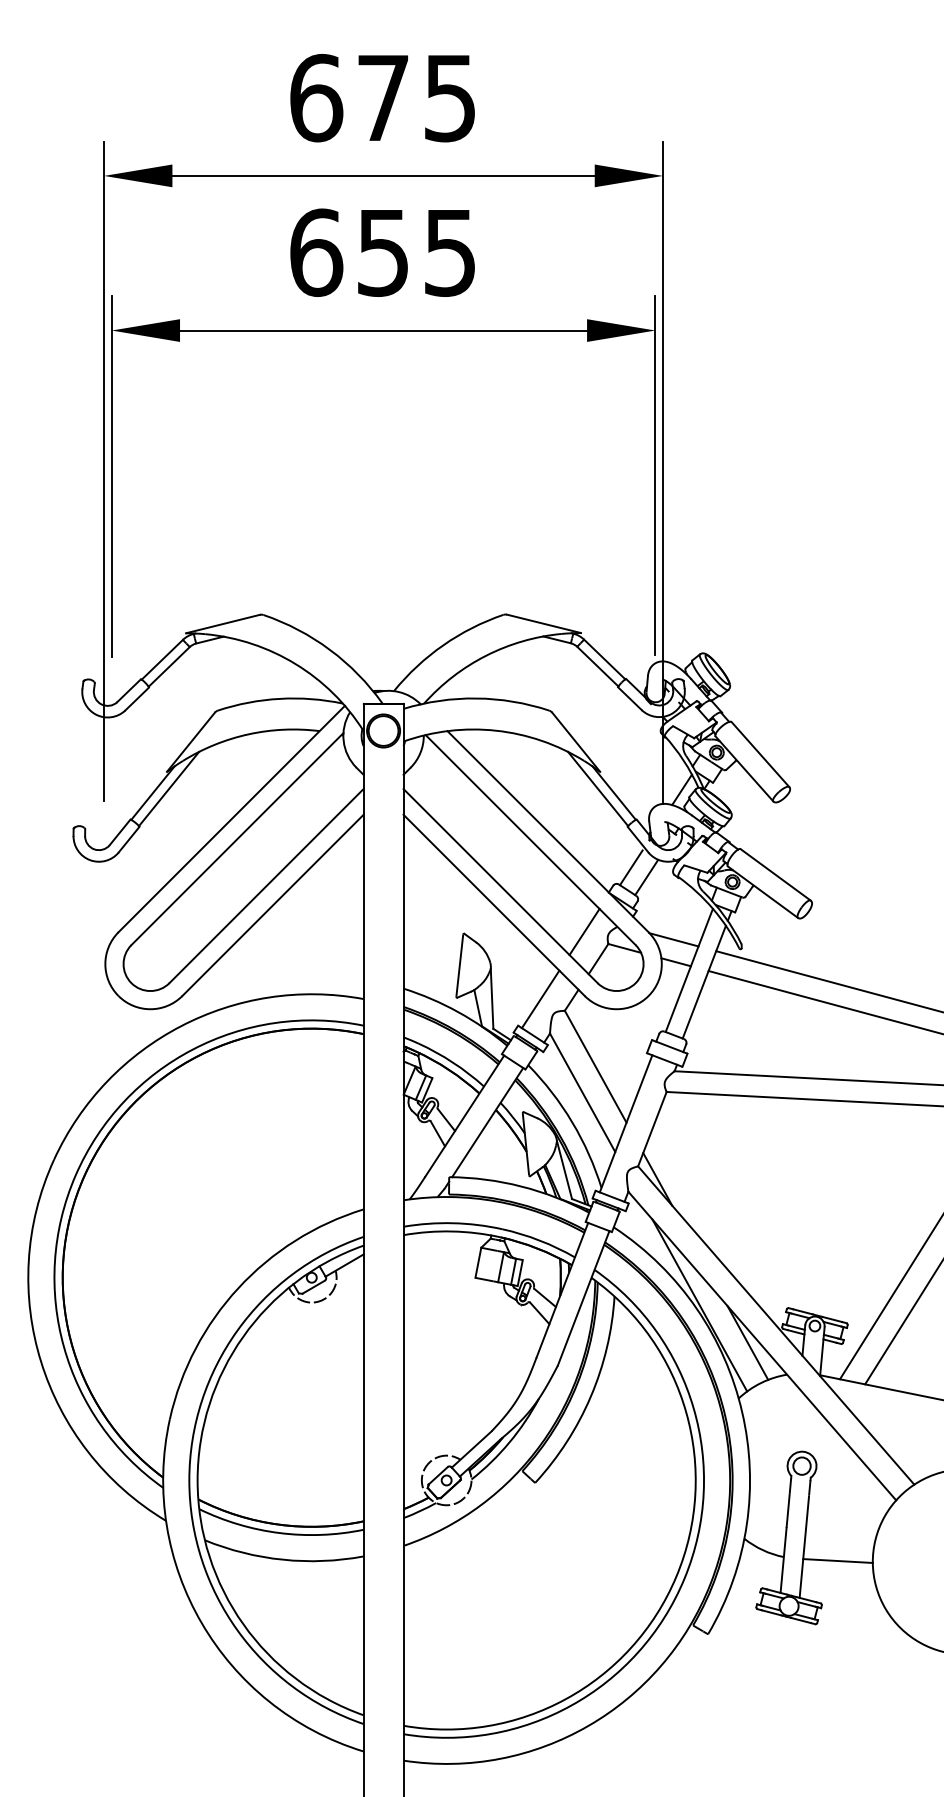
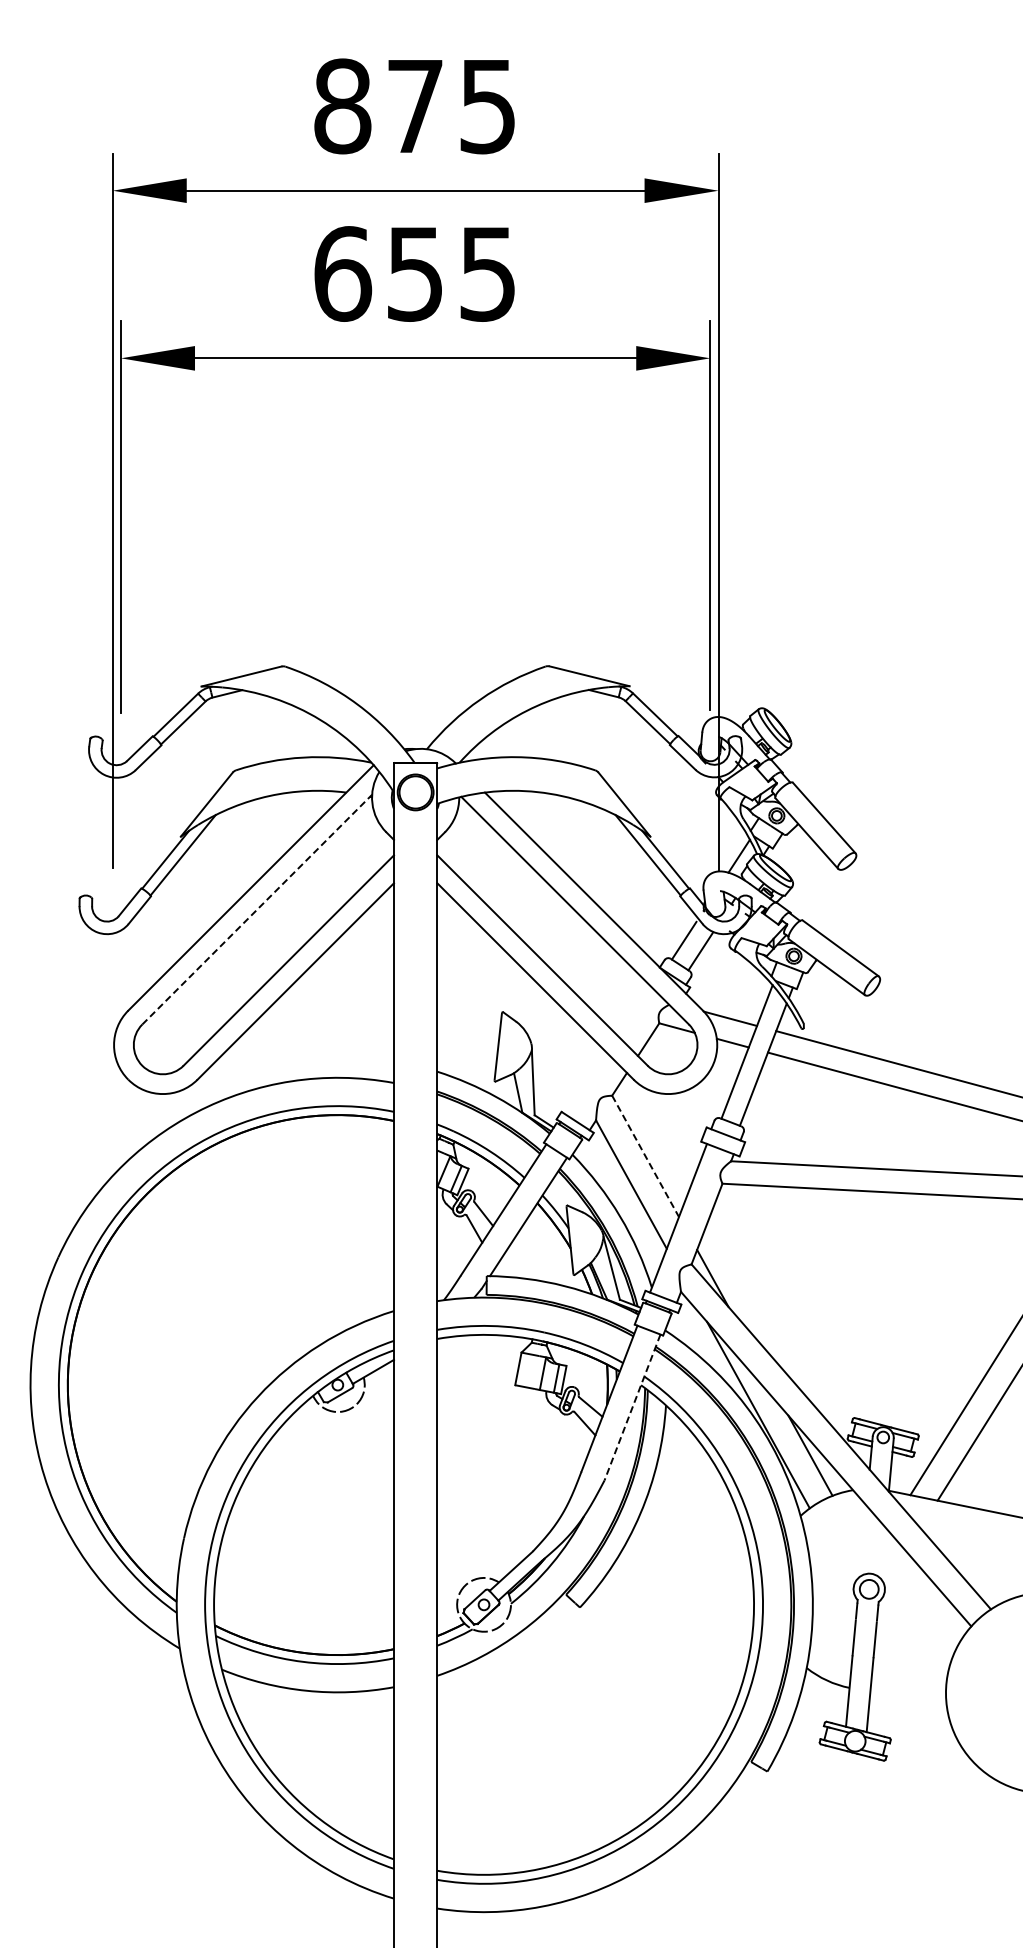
text: (317, 98) -> (343, 106), 675 -> 875
line: (237, 838) -> (257, 909), solid -> dashed
line: (584, 932) -> (633, 1010), removed
line: (540, 999) -> (585, 1083), removed
line: (595, 1066) -> (645, 1156), solid -> dashed
line: (583, 1298) -> (632, 1407), solid -> dashed
line: (837, 1561) -> (907, 1692), removed

